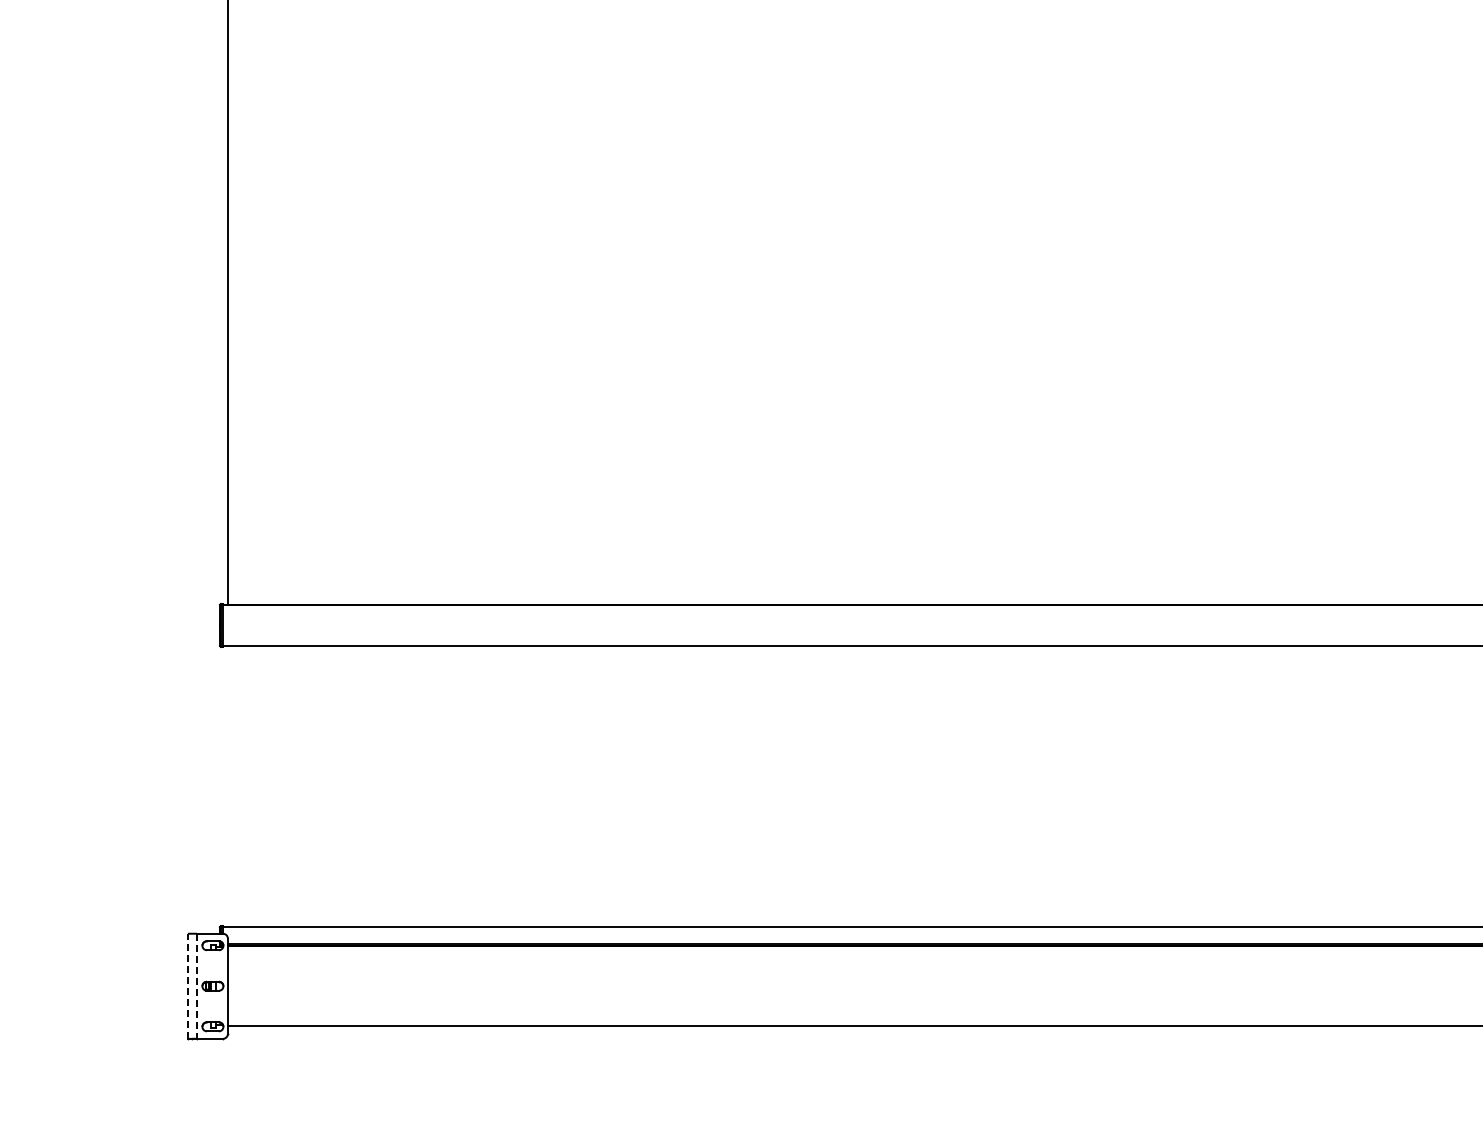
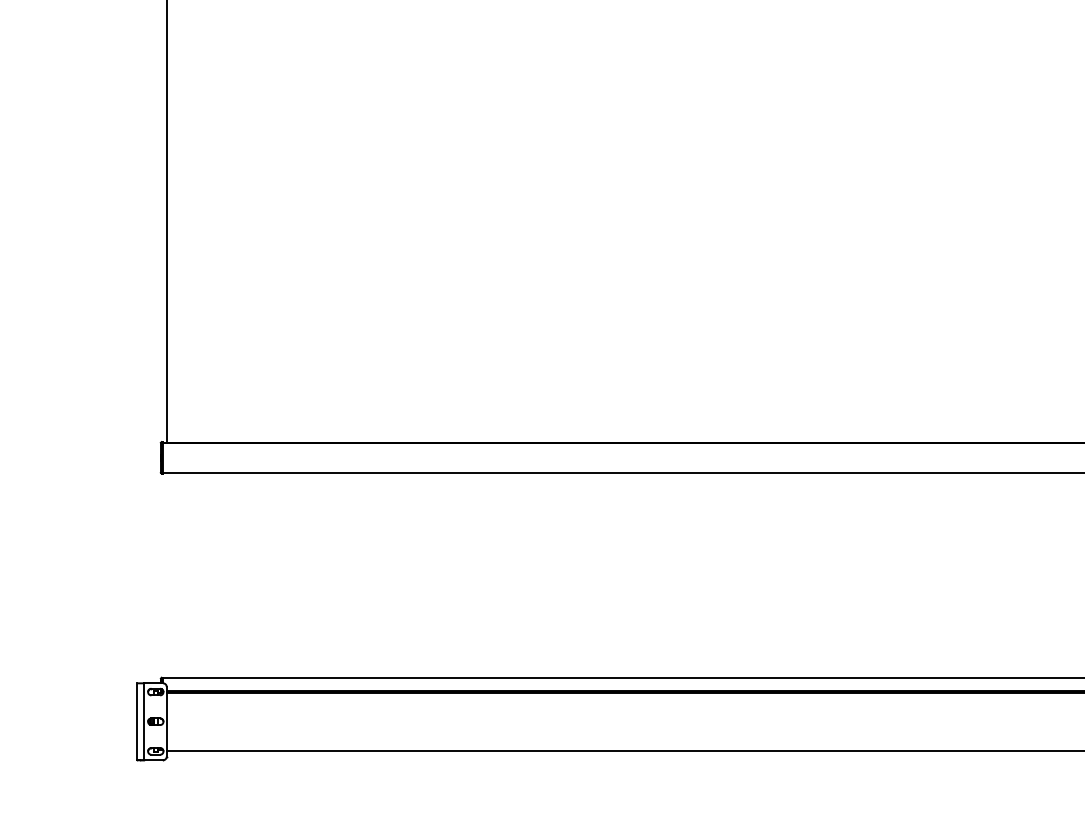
line: (187, 986) -> (137, 721), dashed -> solid
line: (196, 986) -> (143, 721), dashed -> solid

